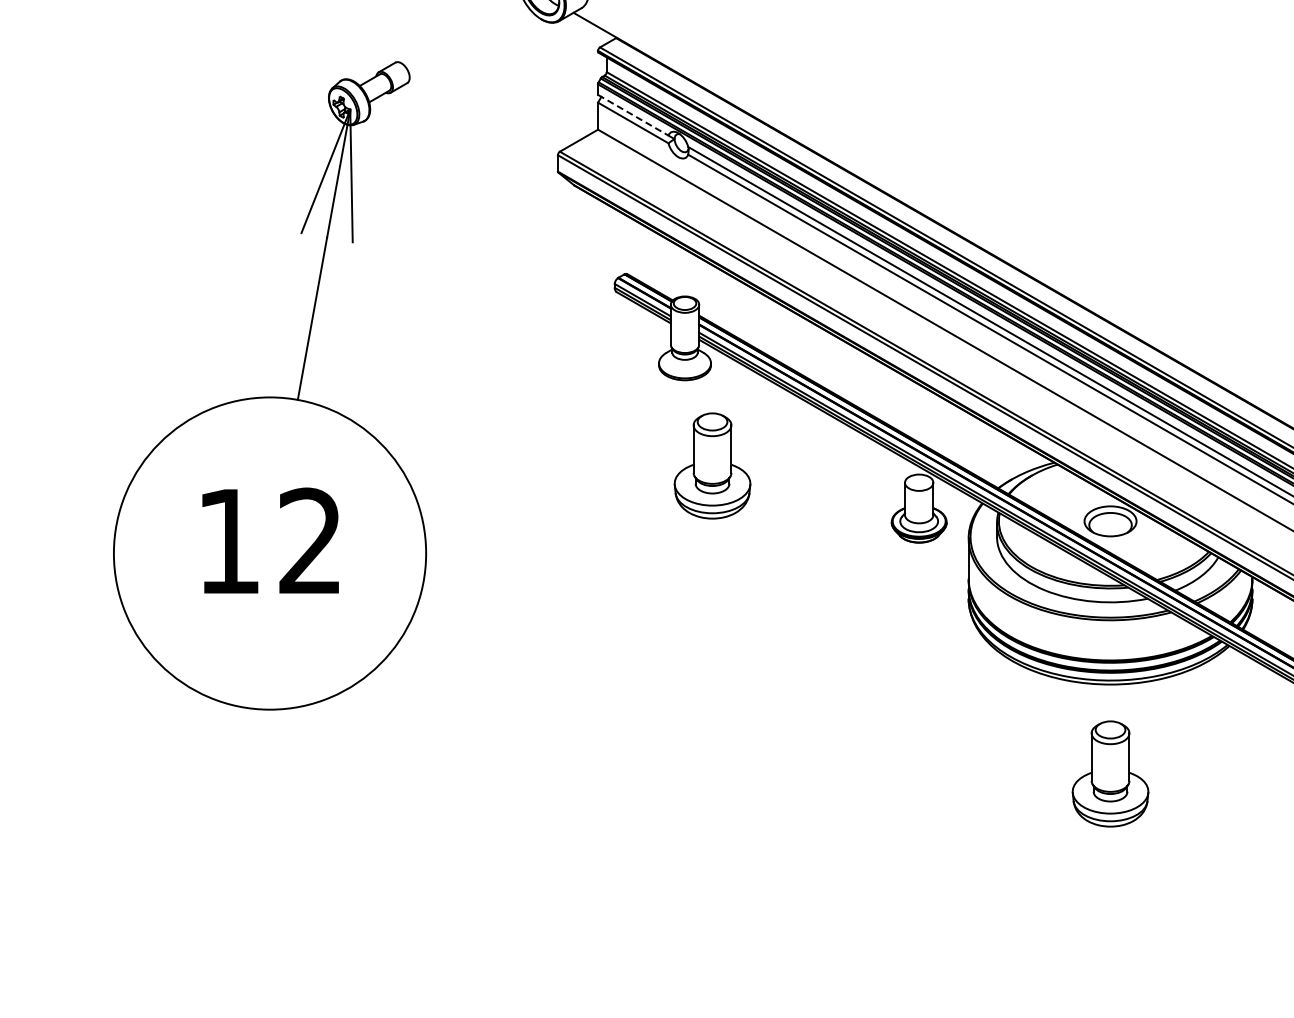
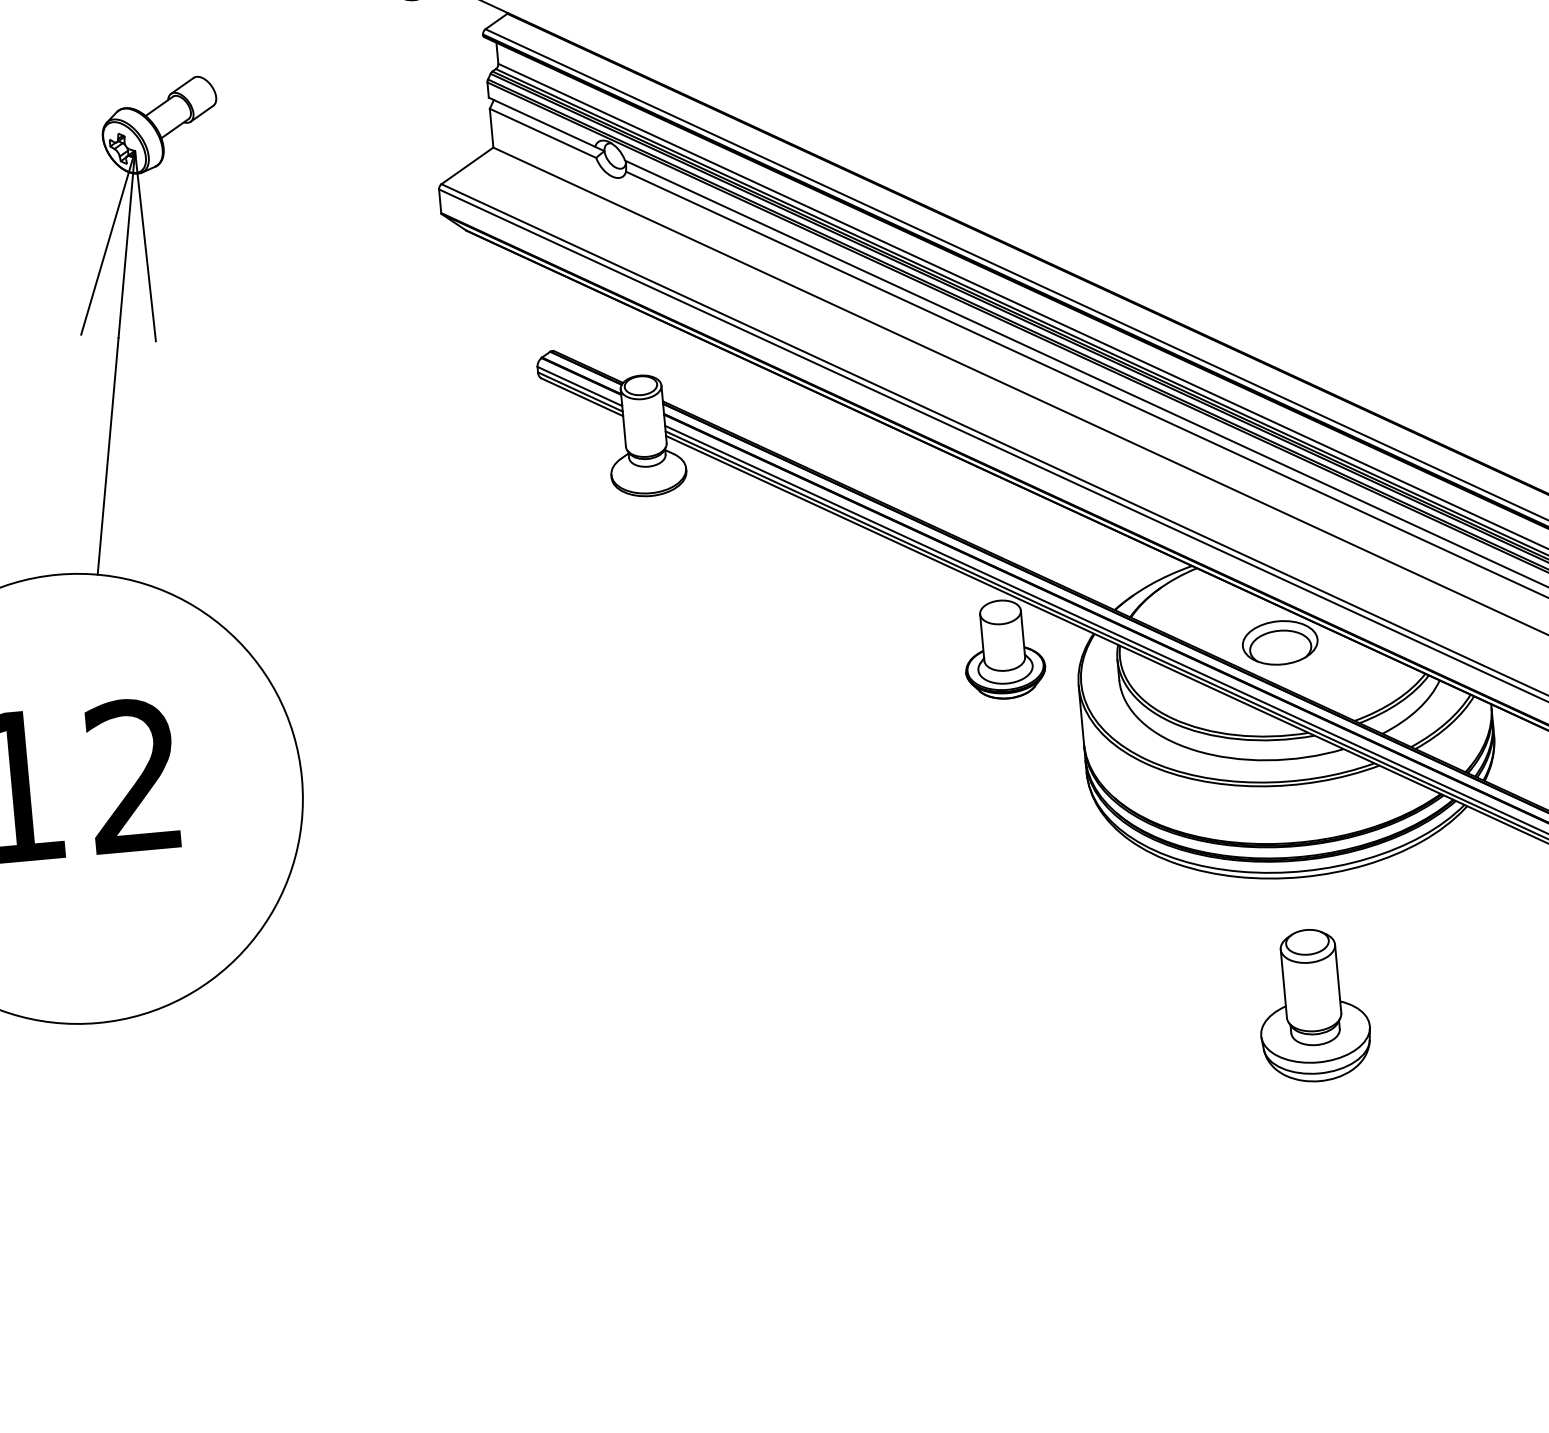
line: (633, 115) -> (542, 122), dashed -> solid
part: (712, 465) -> (701, 614), removed

